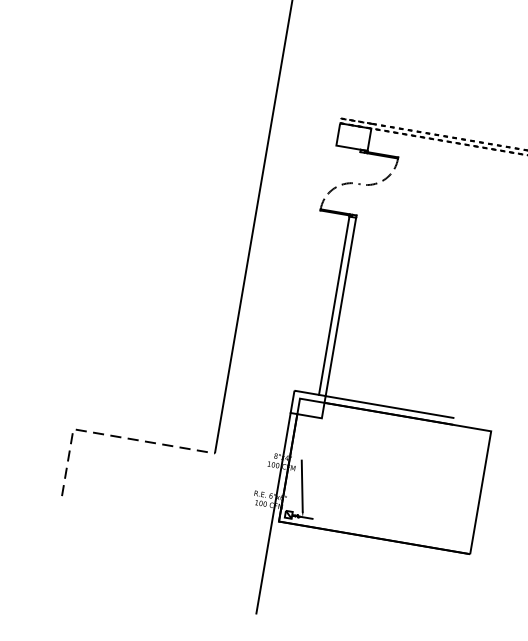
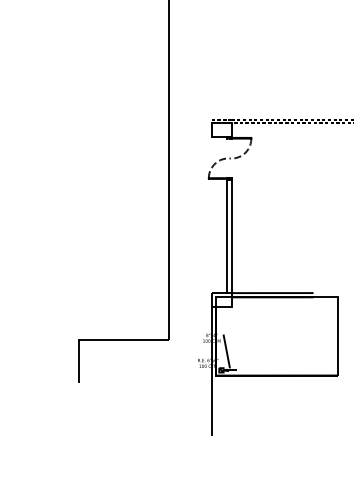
line: (111, 436) -> (103, 340), dashed -> solid

